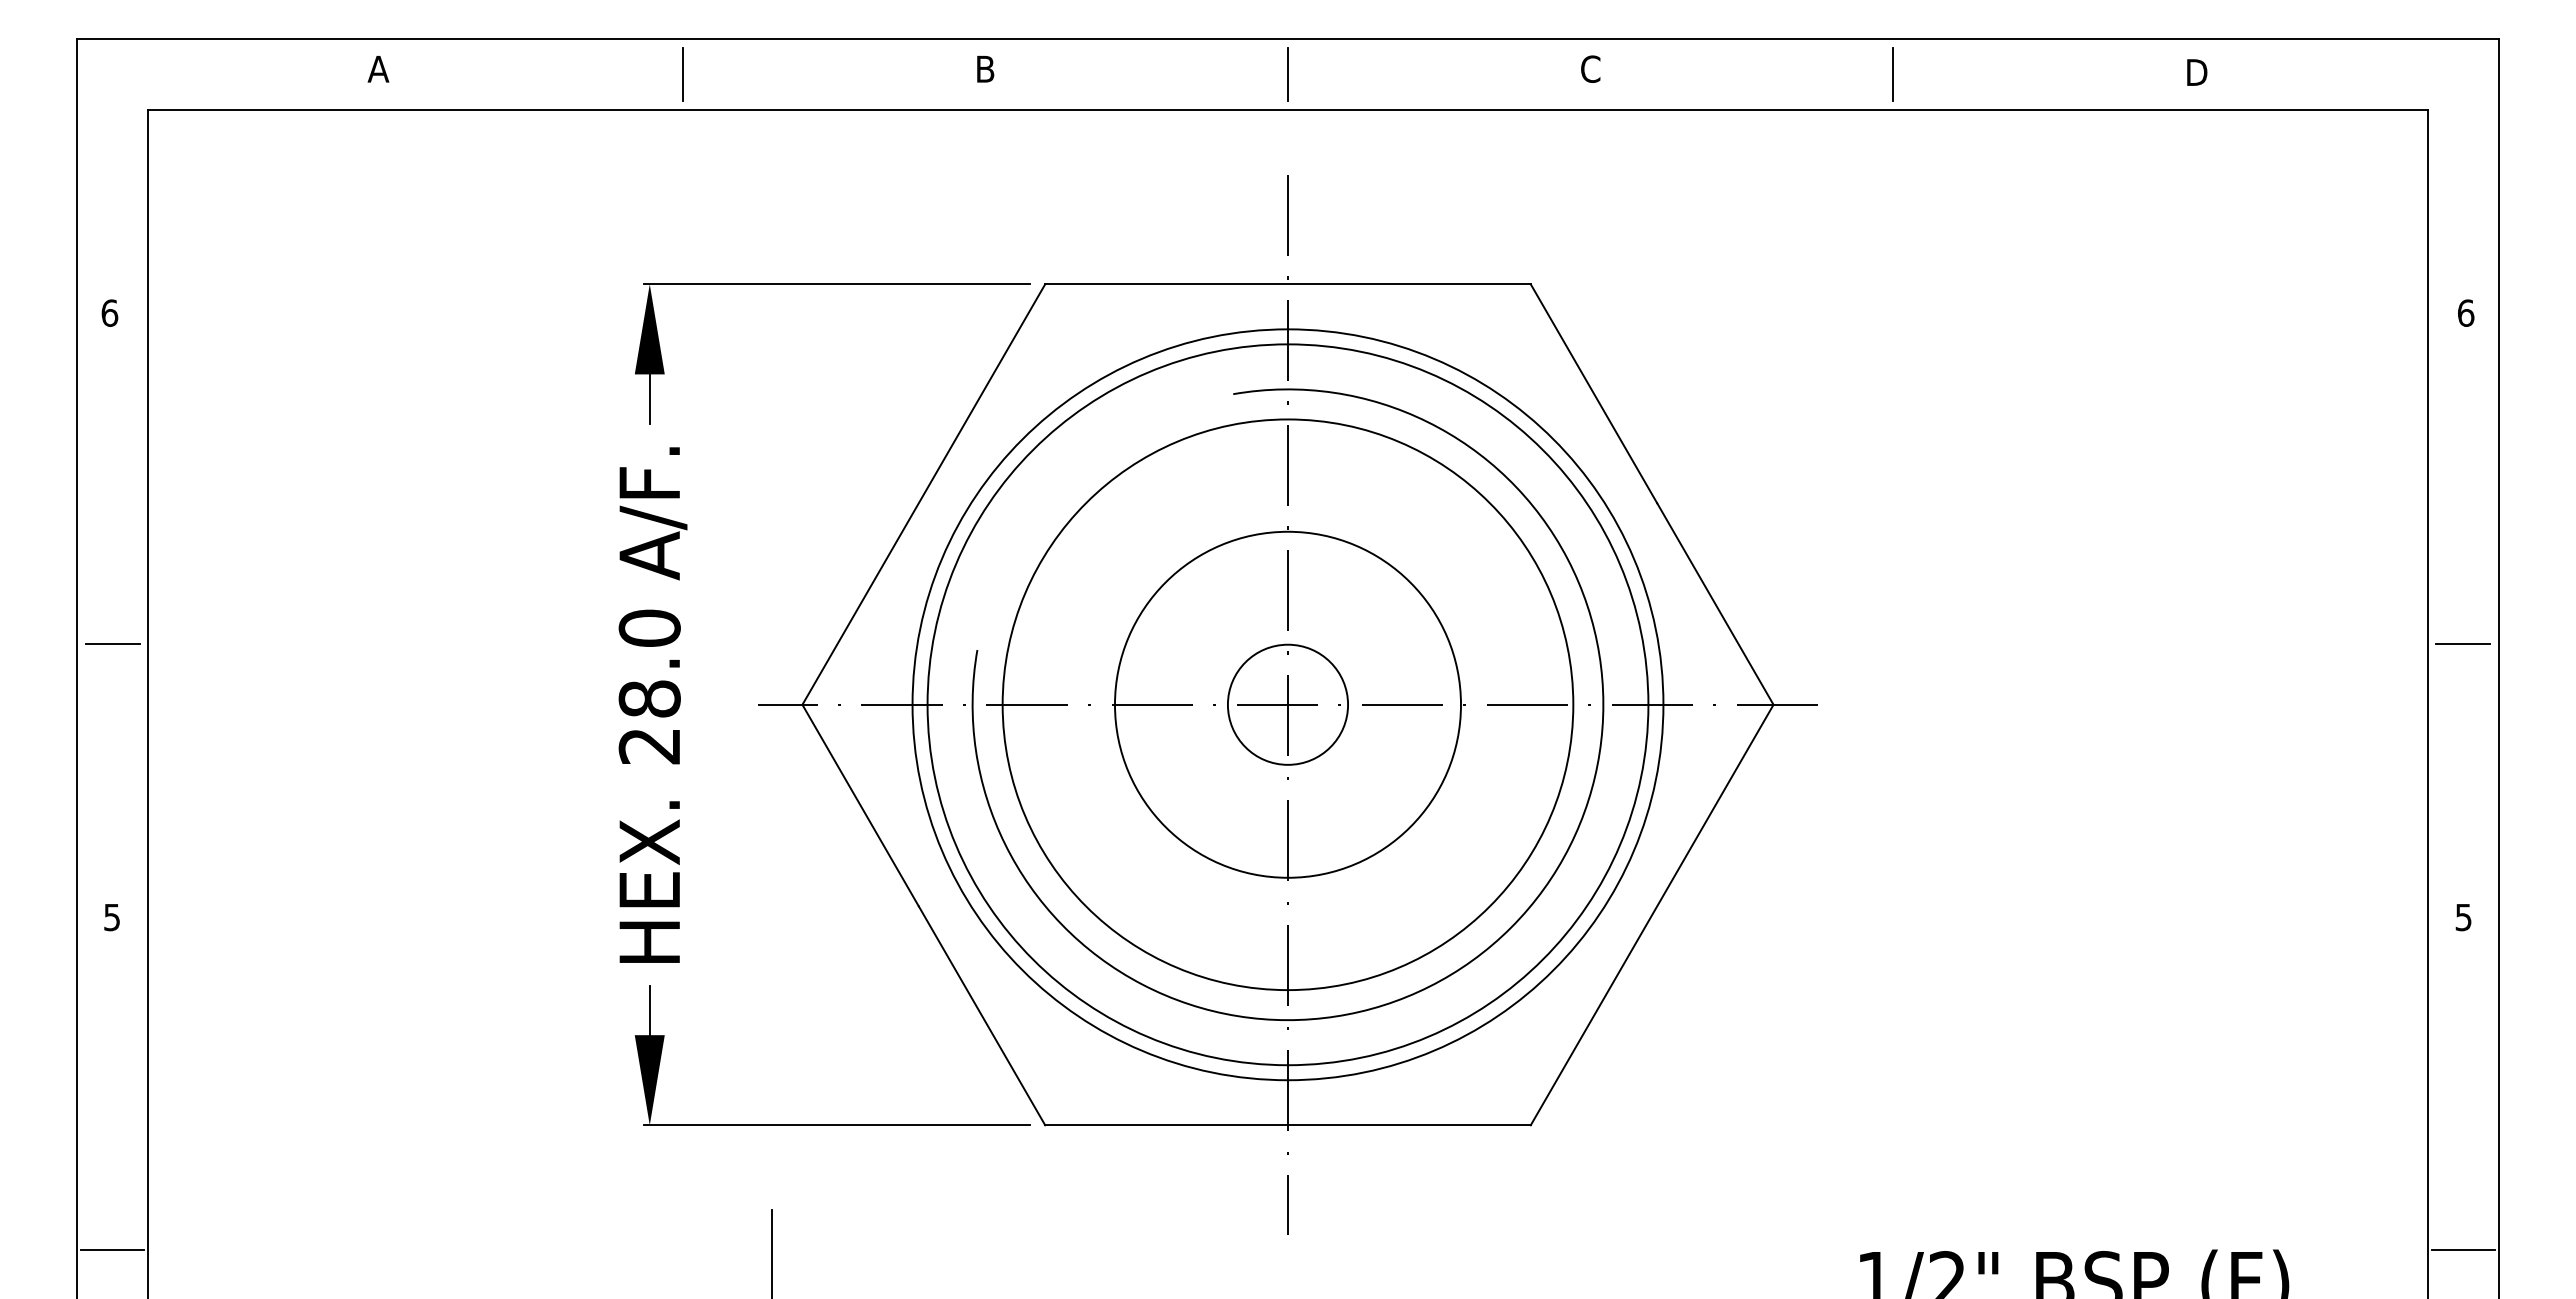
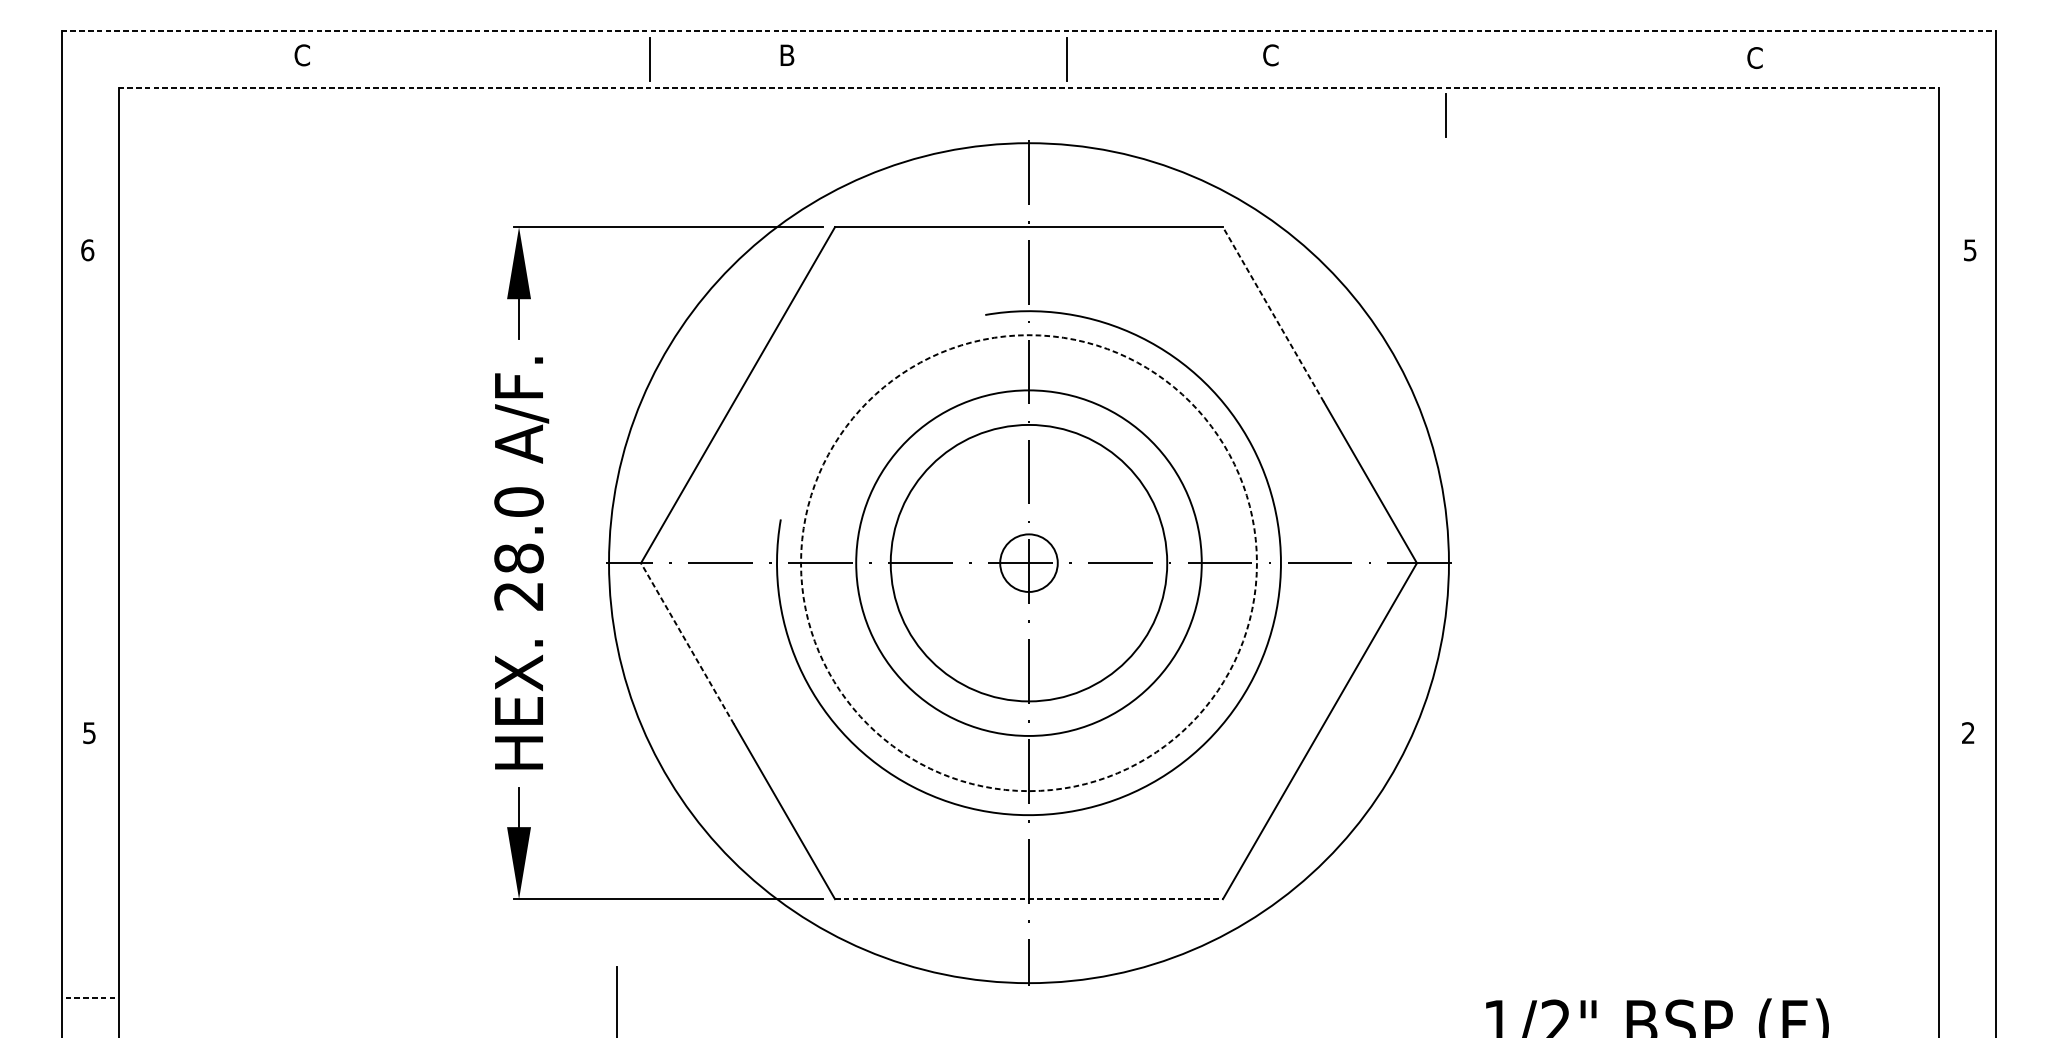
line: (1287, 38) -> (1028, 30), solid -> dashed
text: (378, 69) -> (302, 55), A -> C
text: (2197, 72) -> (1755, 57), D -> C
line: (682, 74) -> (649, 59), moved
line: (1287, 74) -> (1066, 59), moved
line: (1892, 74) -> (1445, 115), moved
line: (1287, 110) -> (1028, 88), solid -> dashed
text: (2466, 312) -> (1970, 249), 6 -> 5
line: (1593, 393) -> (1273, 314), solid -> dashed
line: (112, 644) -> (89, 515), removed
line: (2462, 644) -> (1967, 515), removed
circle: (1287, 704) -> (1028, 562), size x0.6
circle: (1287, 704) -> (1028, 562), size x0.6
circle: (1287, 704) -> (1028, 562), size x1.4
circle: (1287, 704) -> (1028, 562), solid -> dashed
line: (860, 805) -> (687, 643), solid -> dashed
text: (2463, 917) -> (1968, 733), 5 -> 2
line: (1287, 1125) -> (1028, 899), solid -> dashed
line: (112, 1249) -> (89, 998), solid -> dashed
line: (2462, 1249) -> (1967, 998), removed

